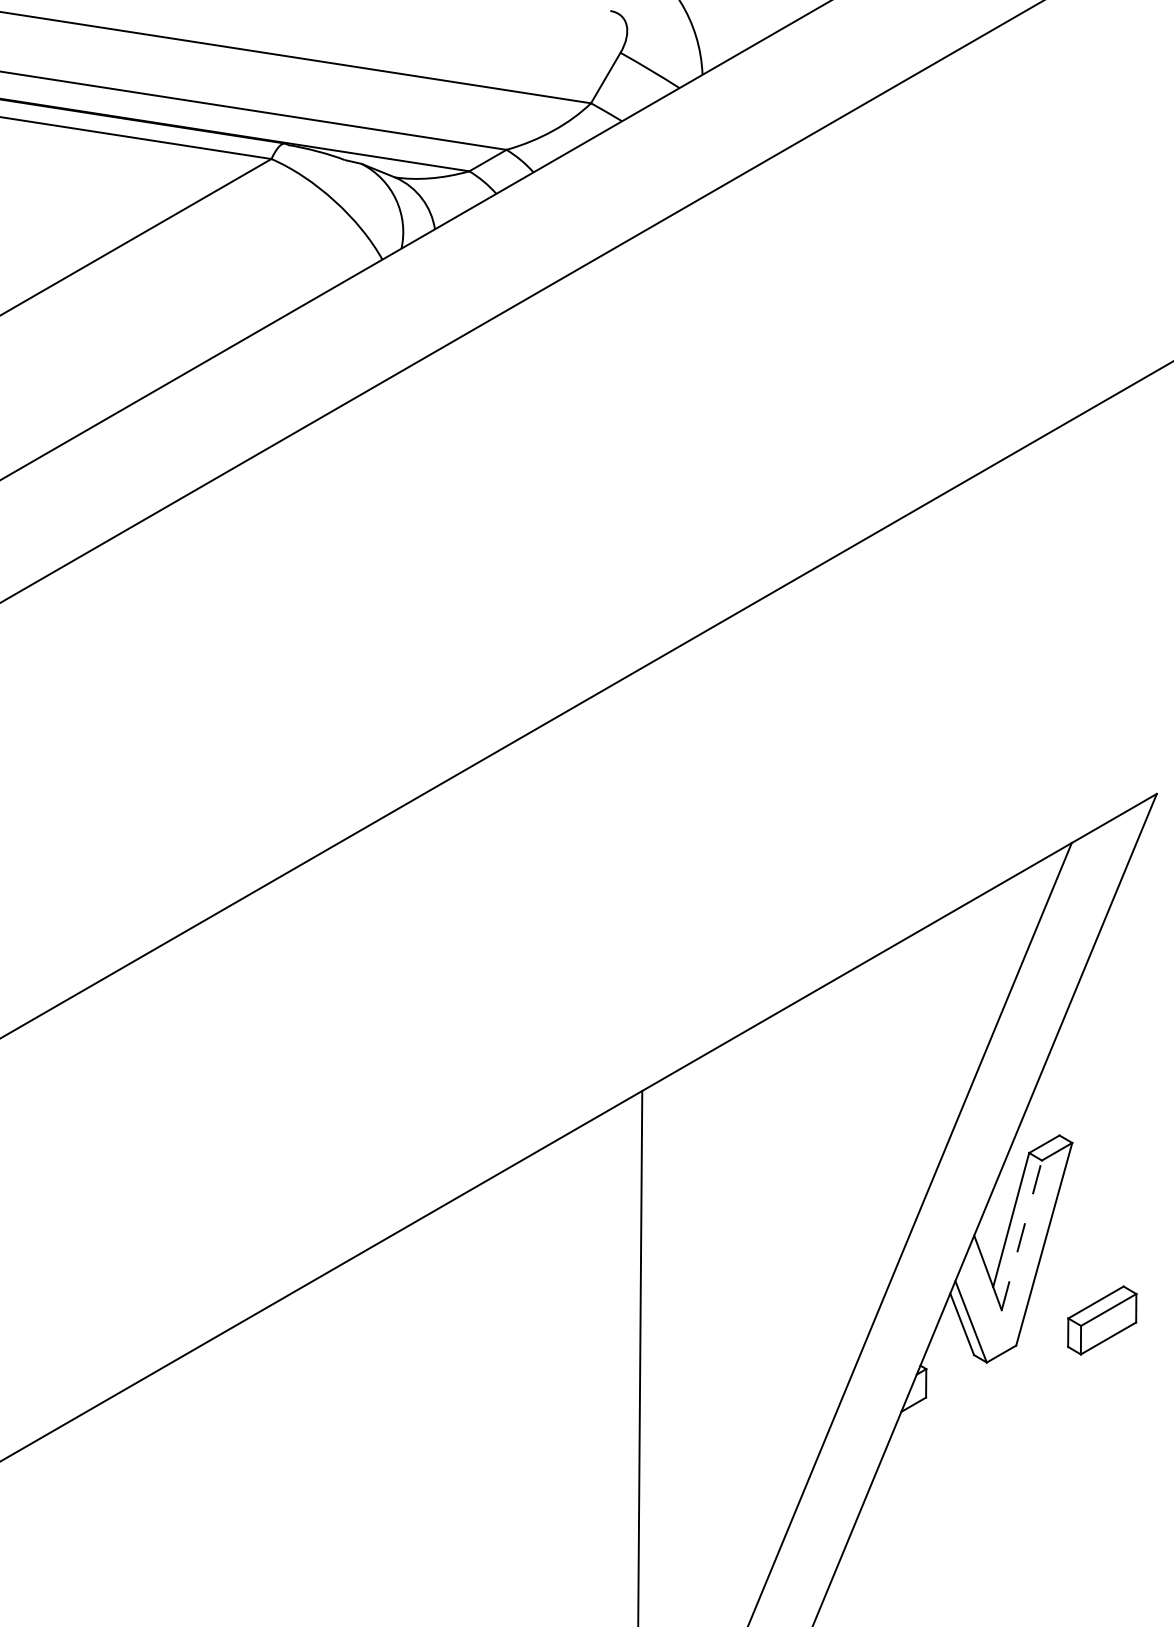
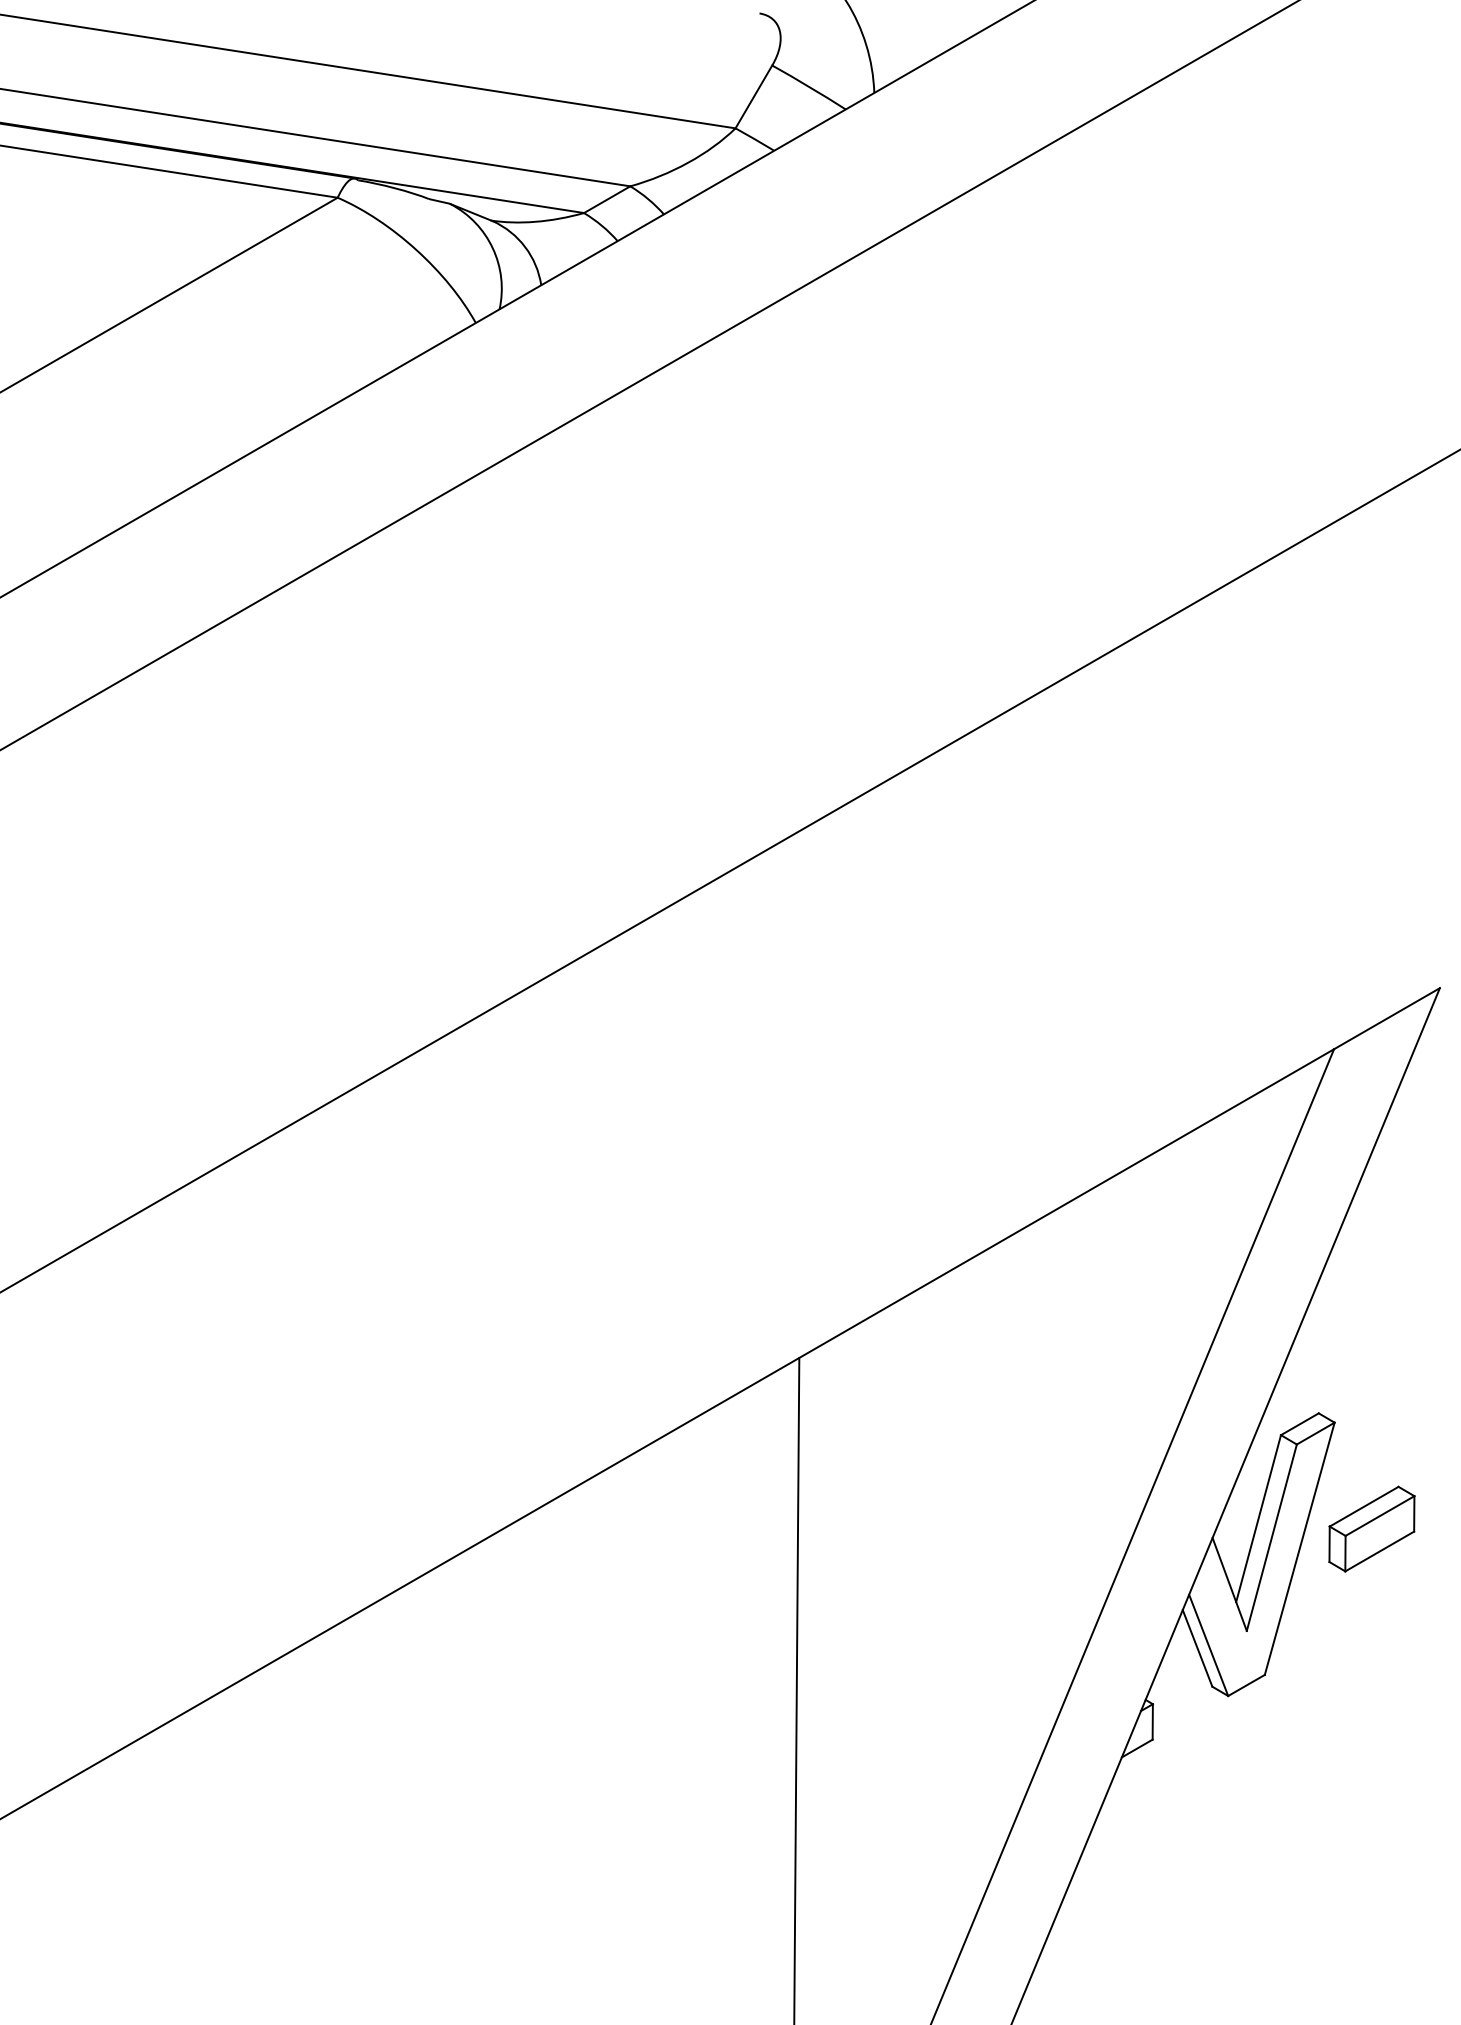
line: (1021, 1235) -> (1271, 1537), dashed -> solid
part: (1102, 1320) -> (1372, 1529), moved

